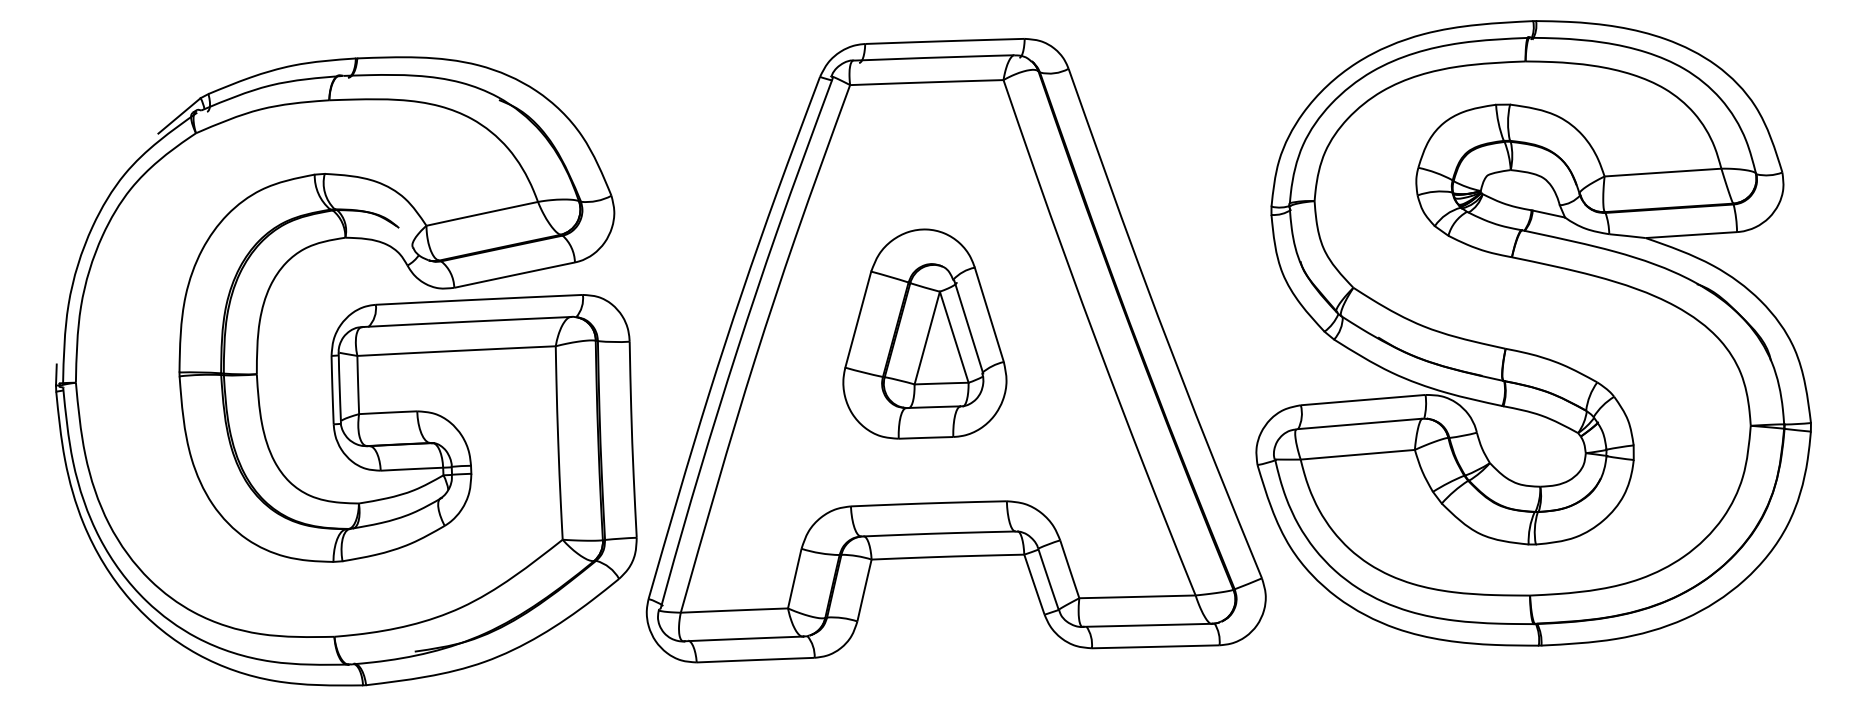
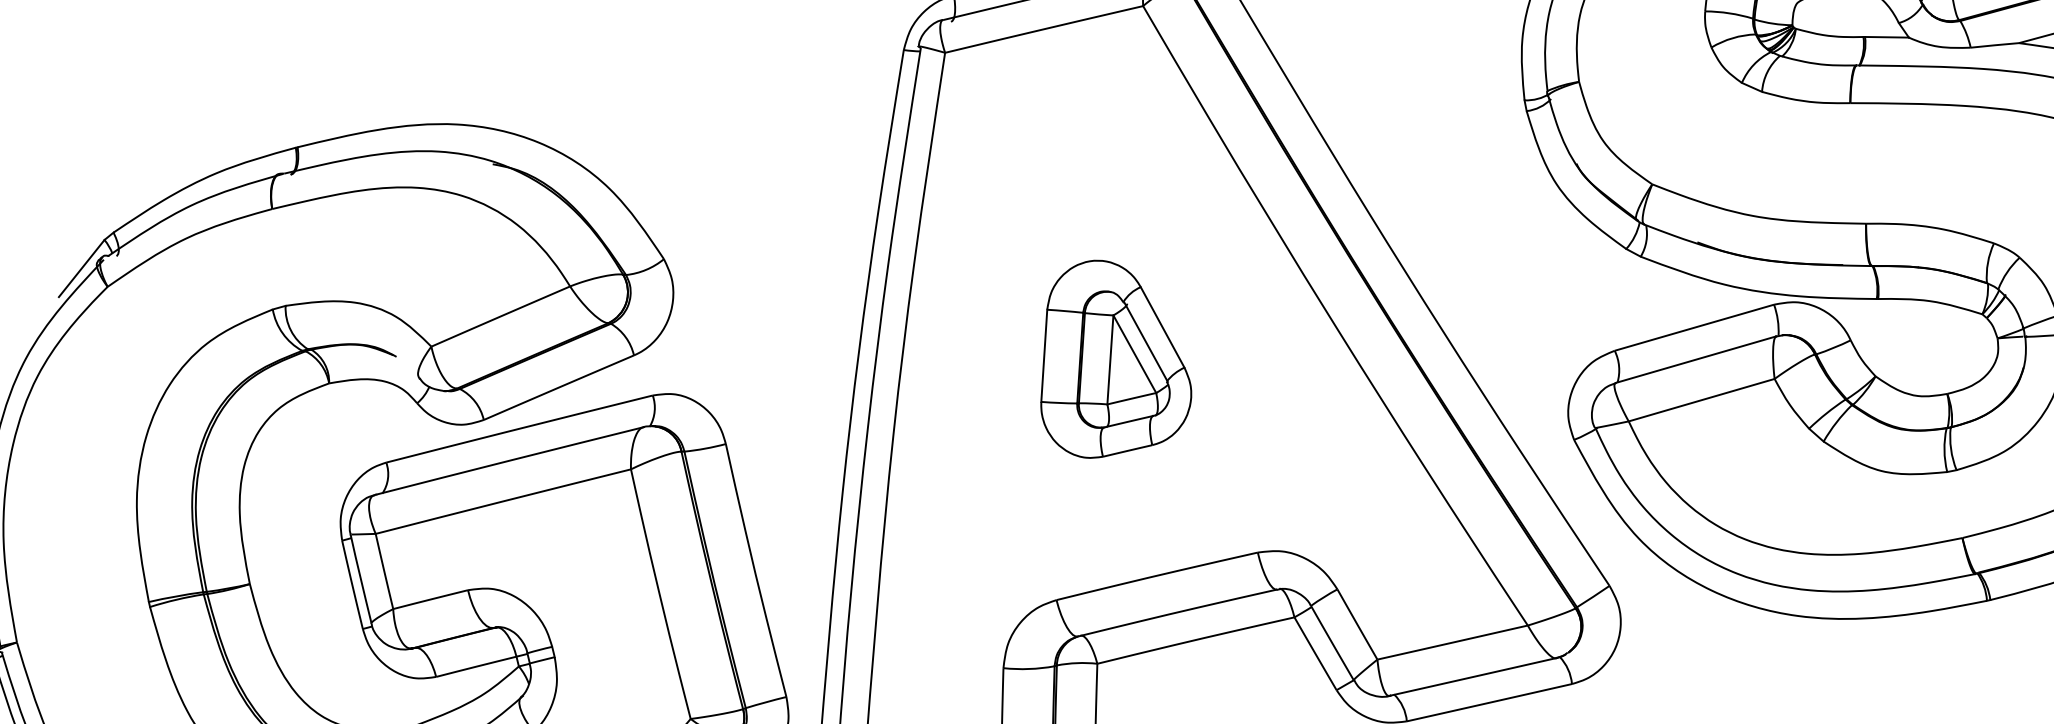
part: (924, 333) -> (1106, 356), size x0.7

